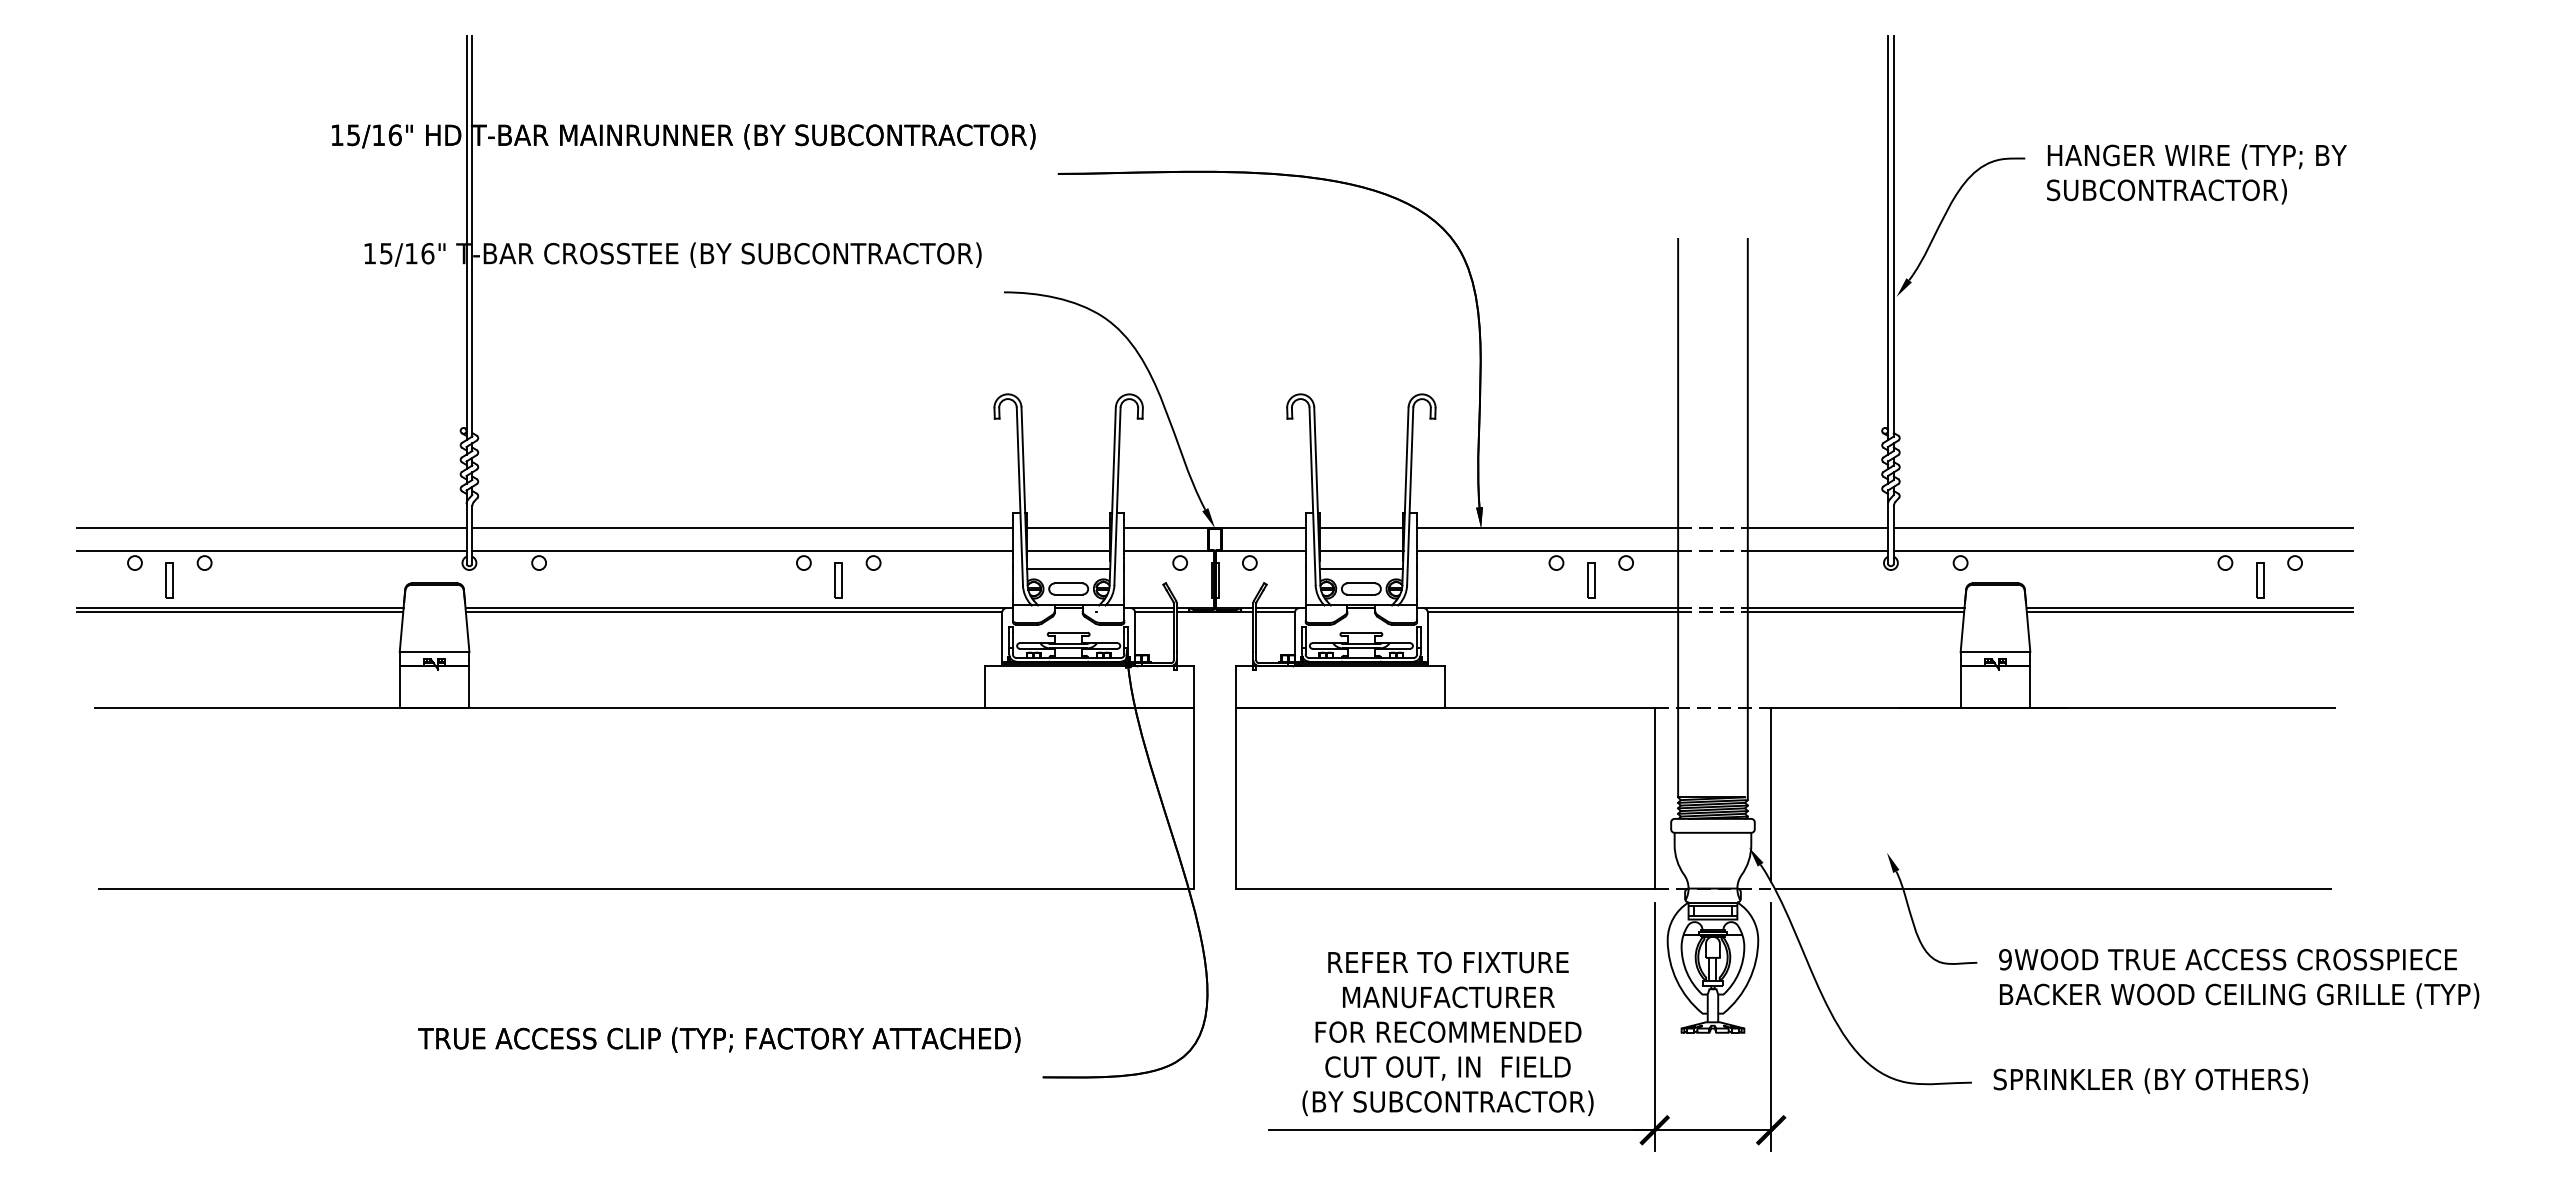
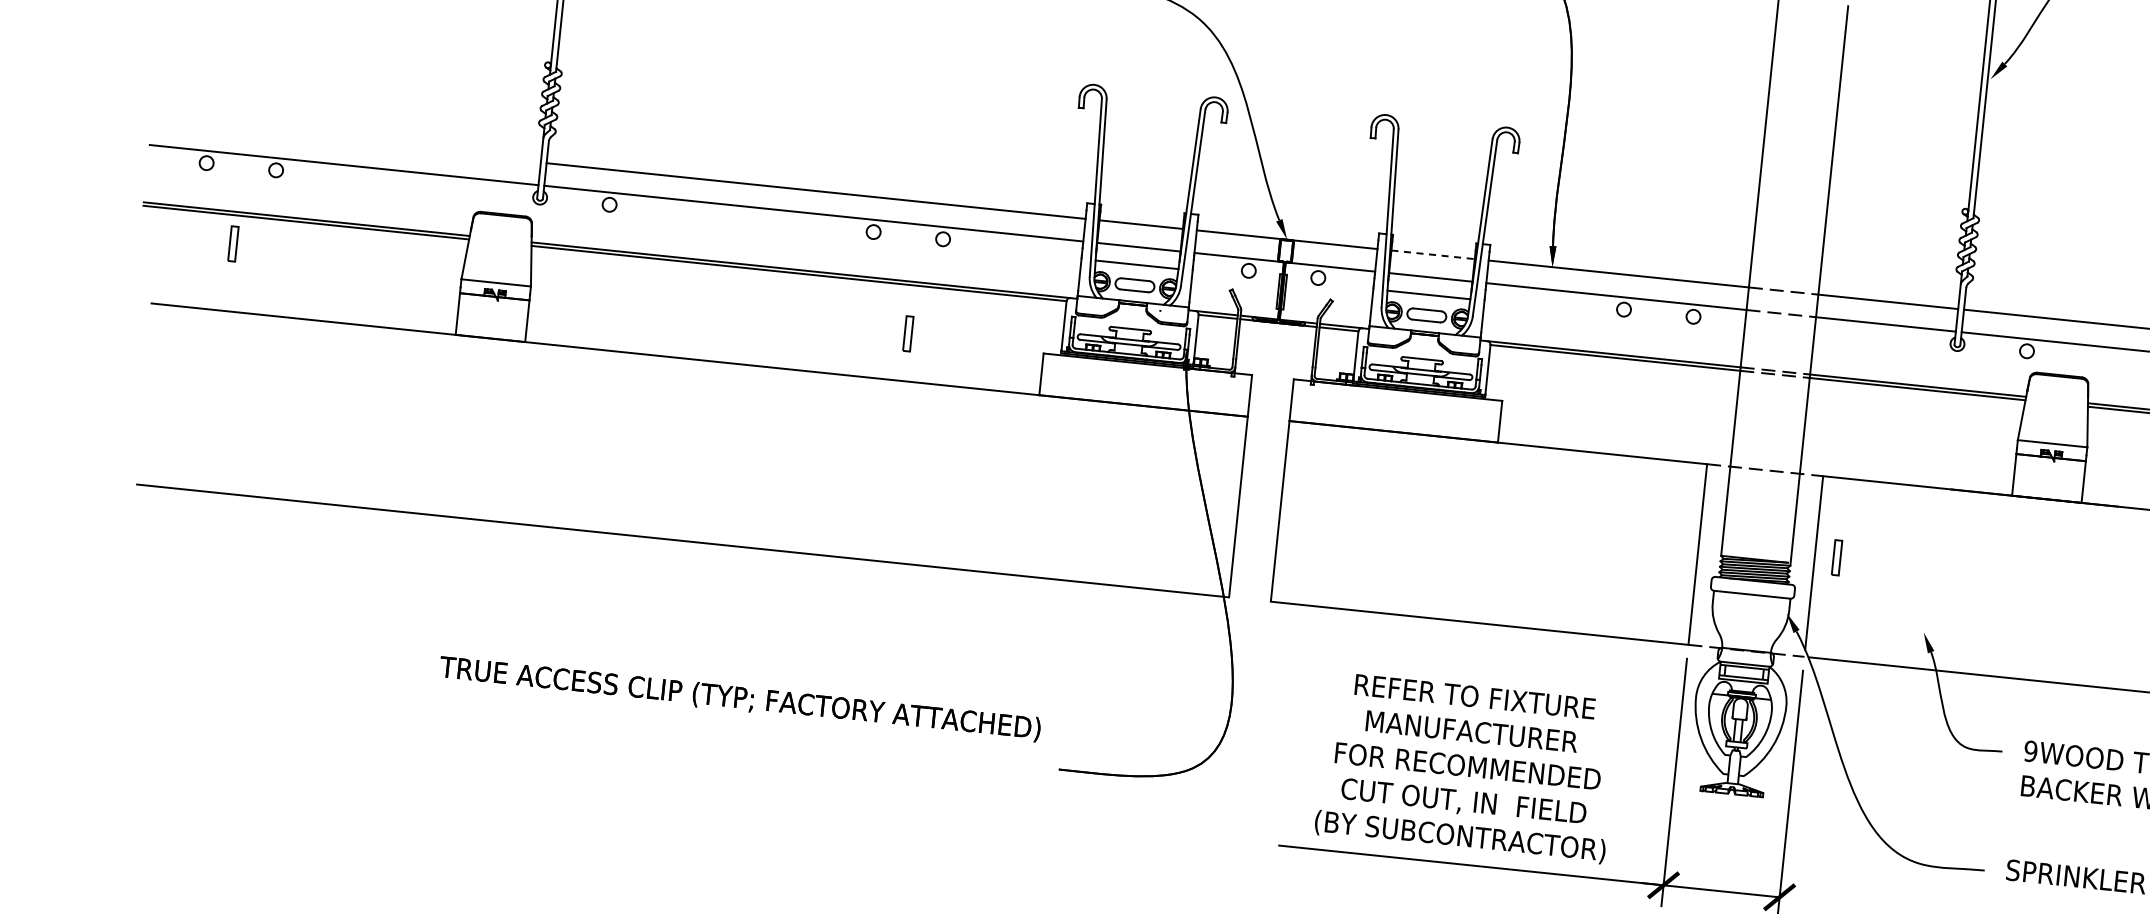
line: (271, 528) -> (346, 142), removed
line: (1362, 528) -> (1434, 255), solid -> dashed
part: (169, 580) -> (233, 243), moved
part: (838, 580) -> (908, 333), moved
part: (1591, 580) -> (1837, 557), moved

